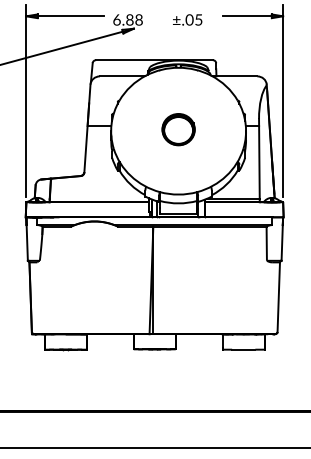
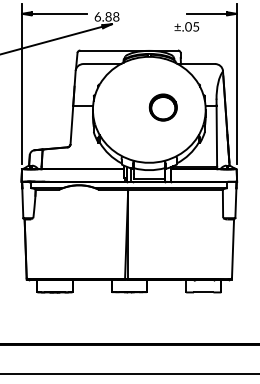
text: (187, 19) -> (186, 26), moved
part: (177, 129) -> (162, 107), moved

